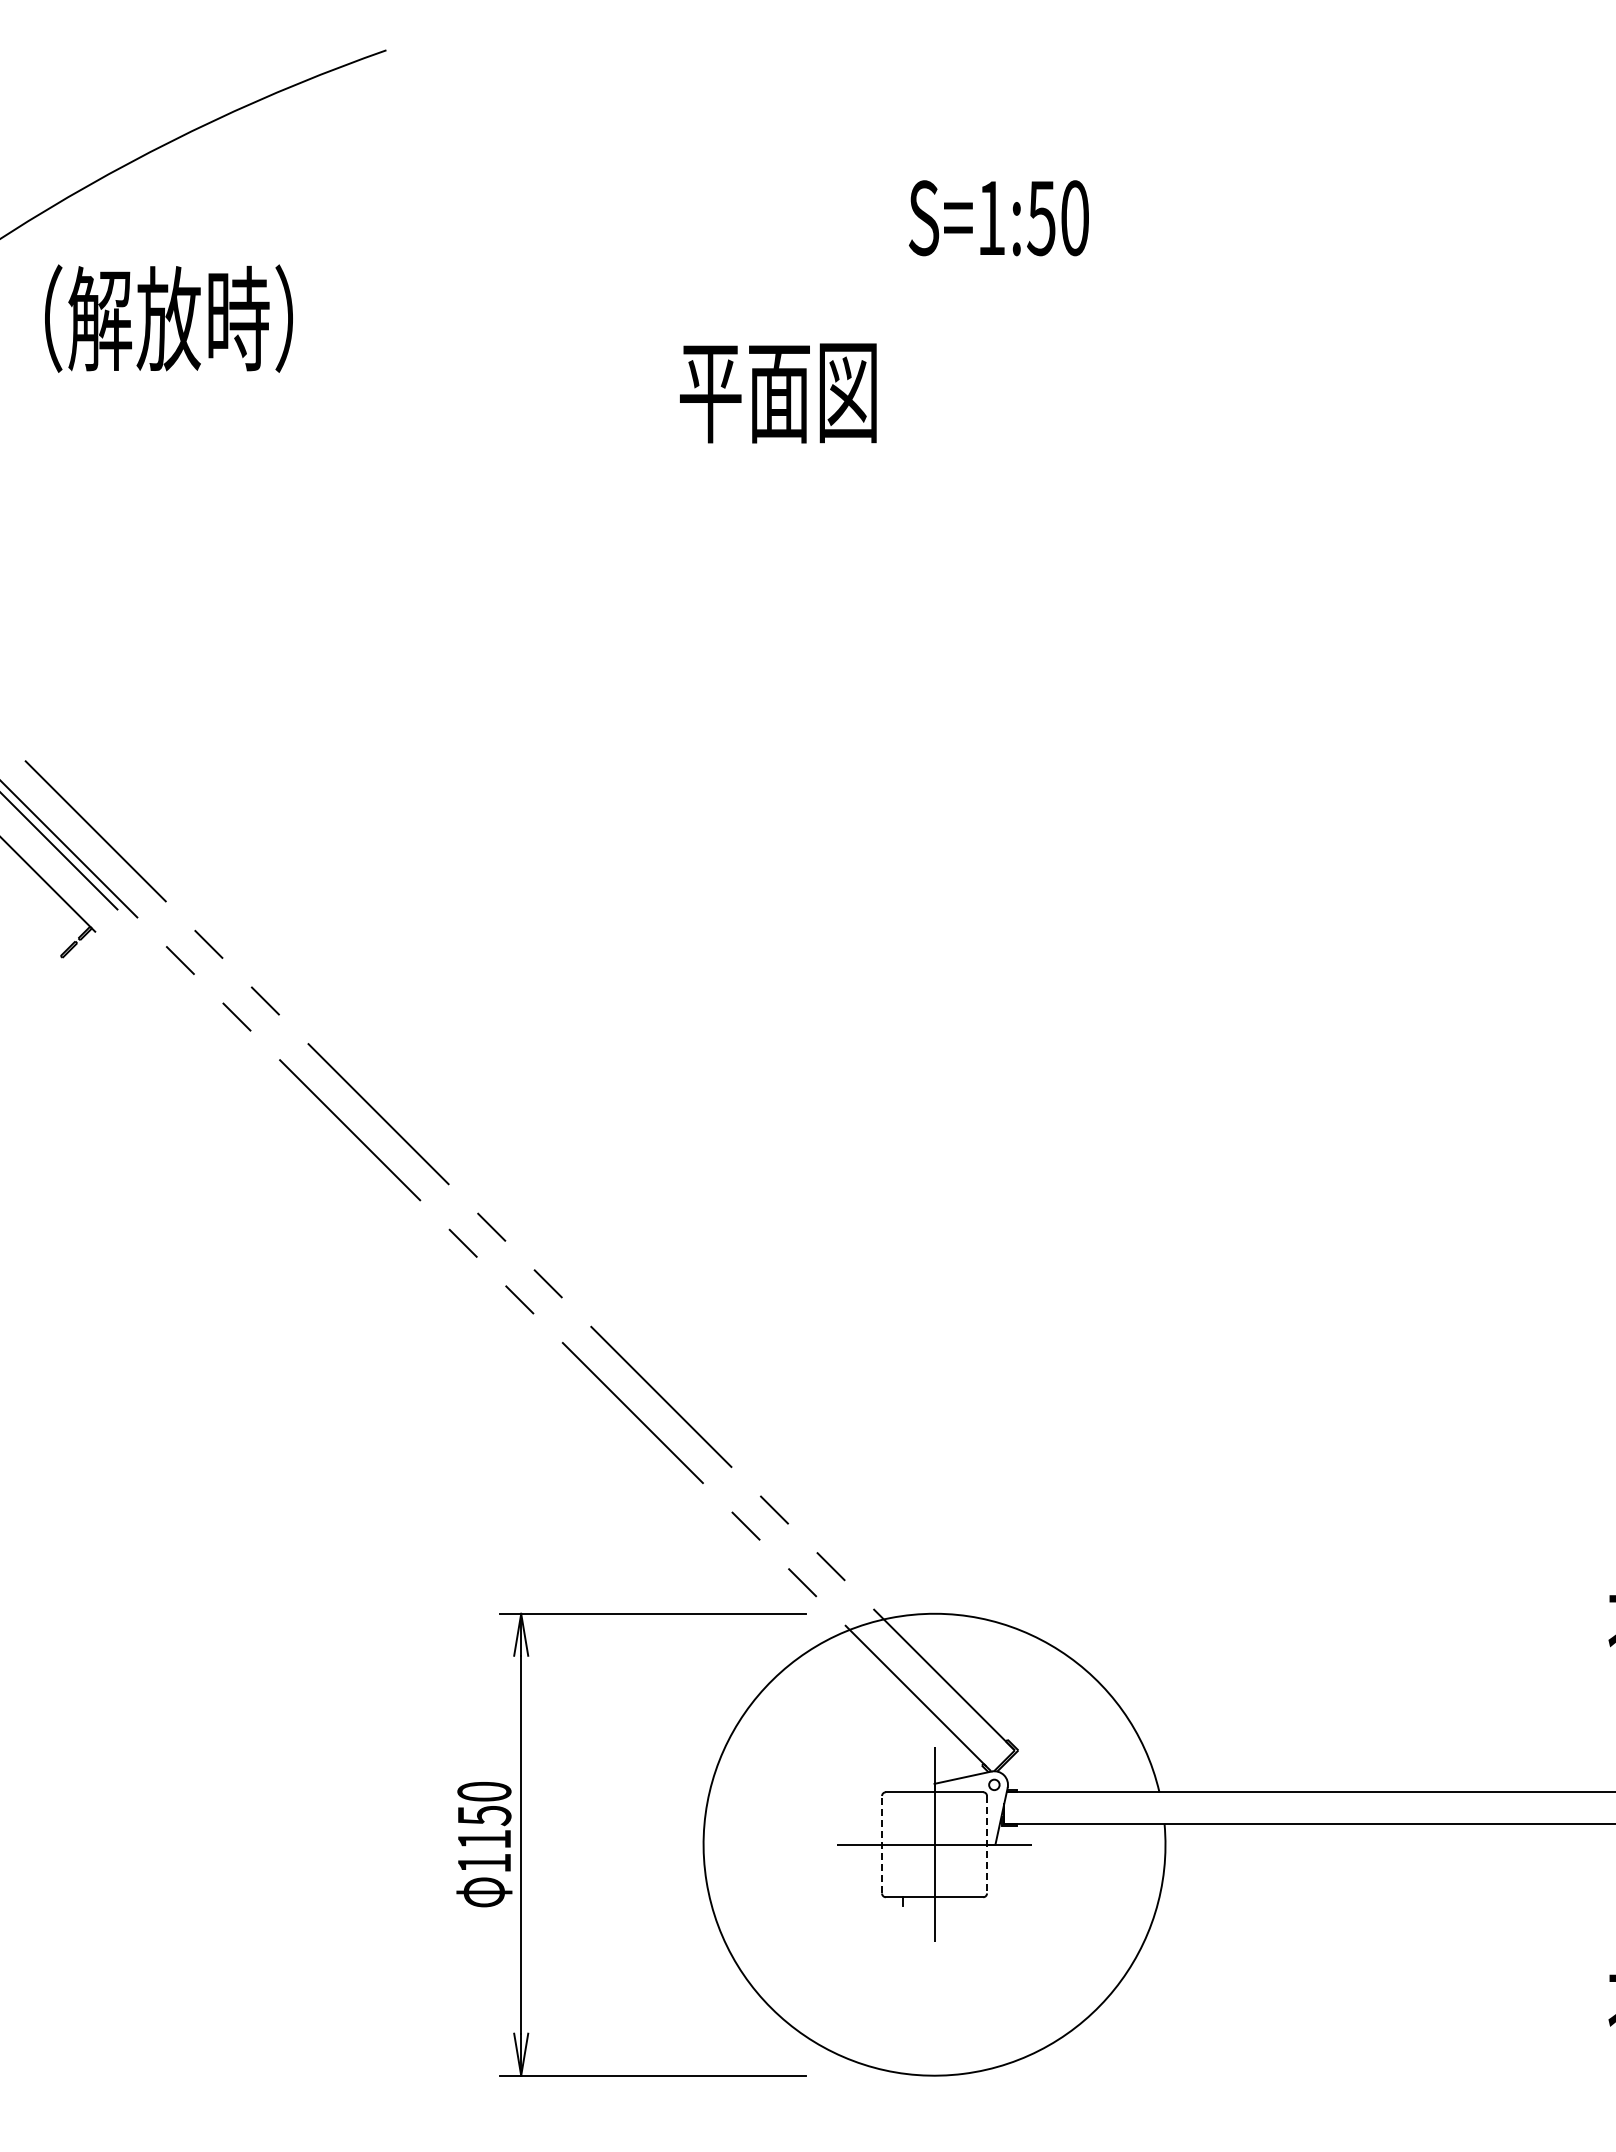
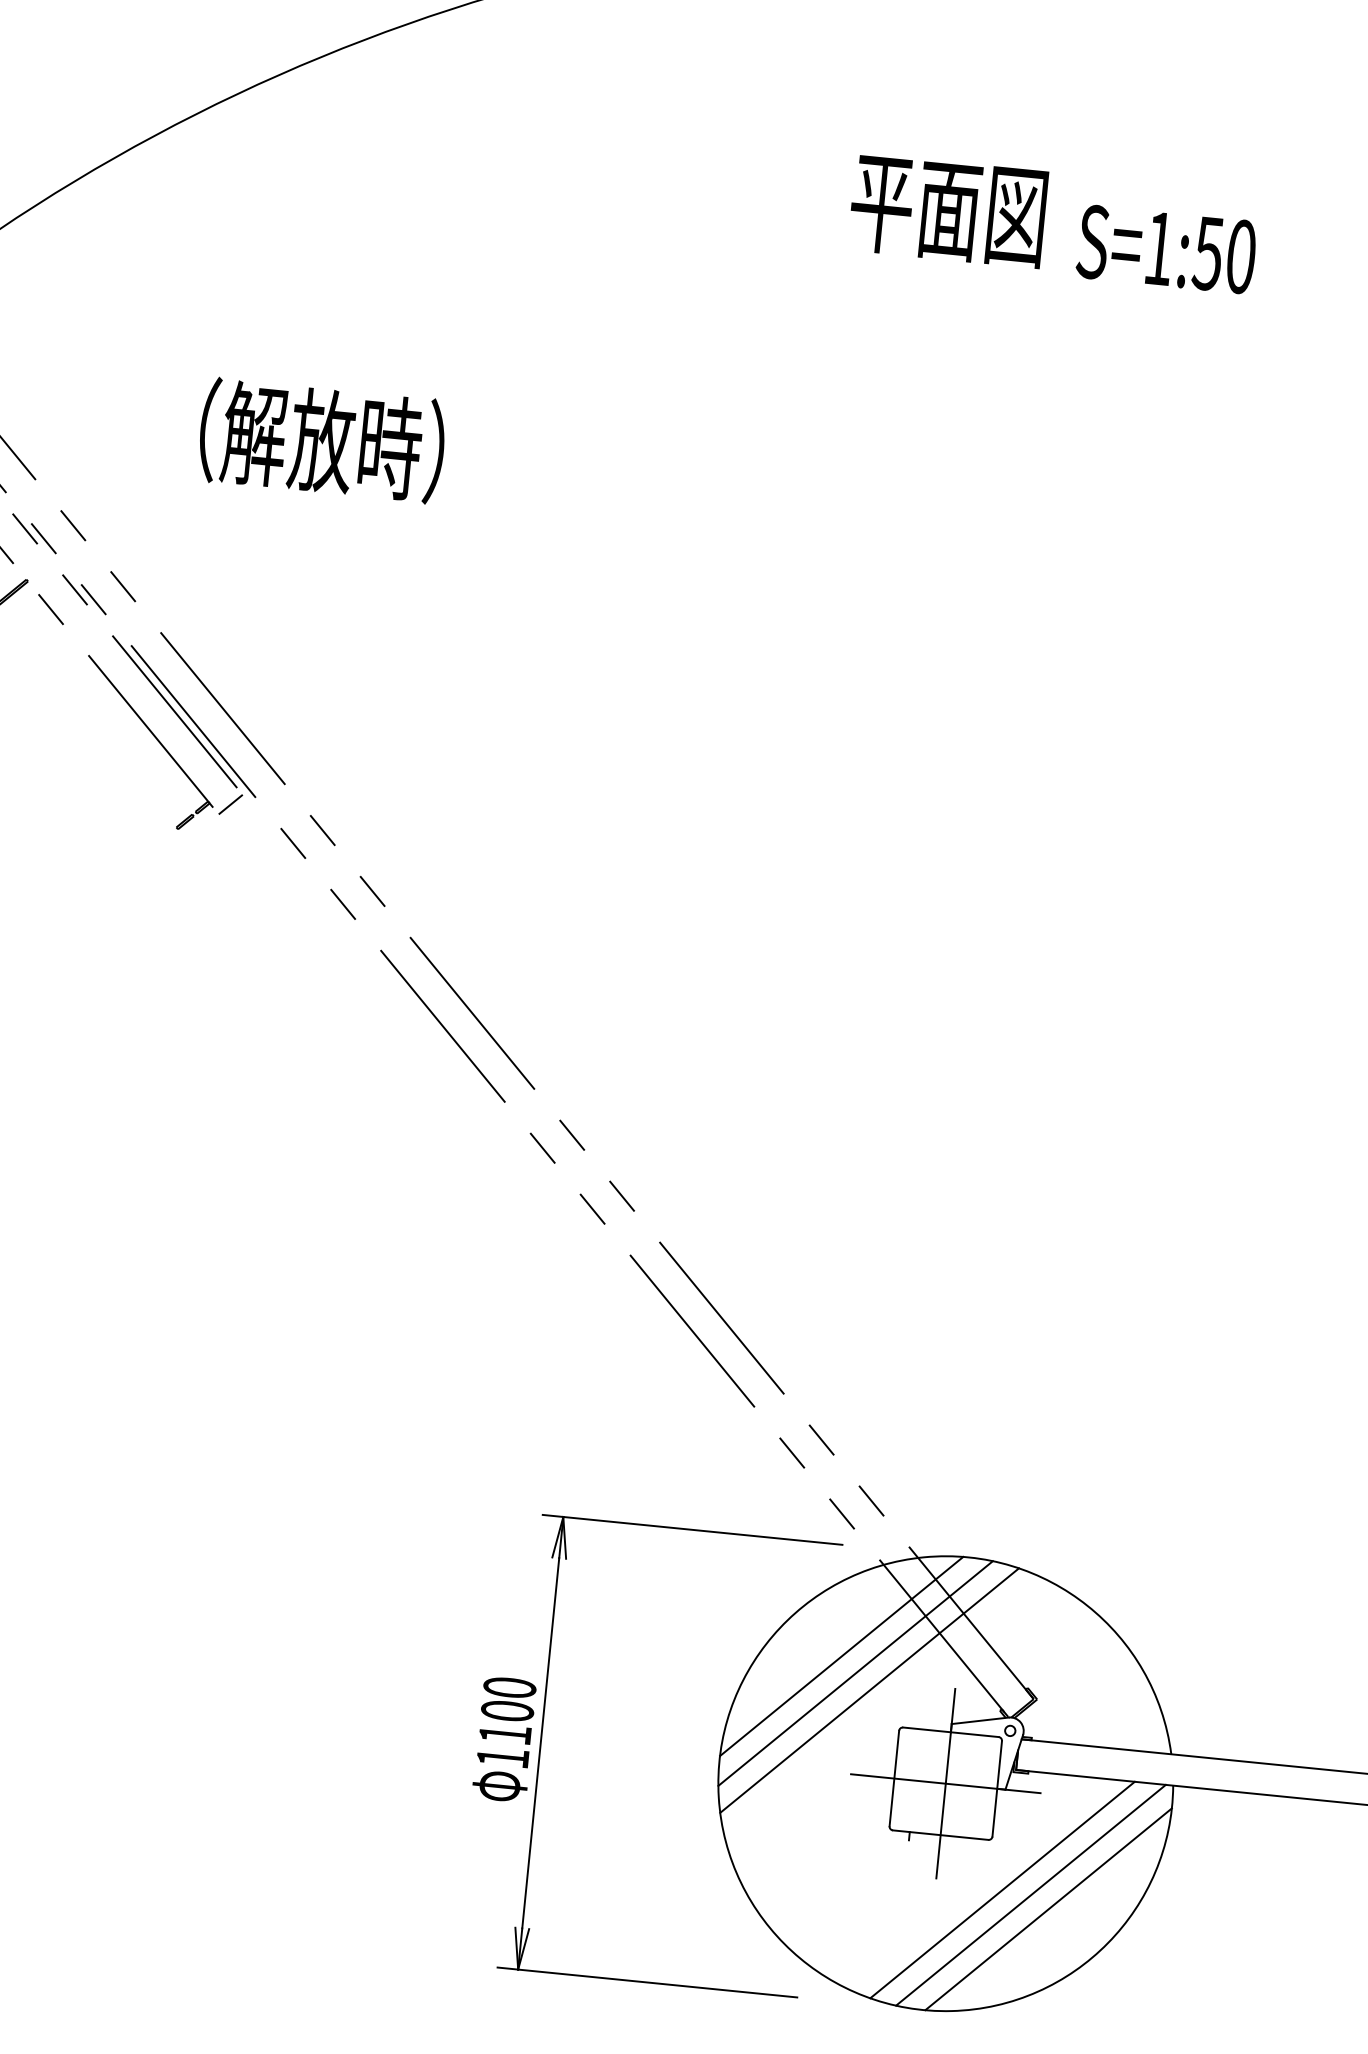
text: (998, 218) -> (1166, 249), moved
text: (168, 318) -> (321, 440), moved
text: (778, 393) -> (948, 211), moved
line: (113, 927) -> (230, 804), added
line: (816, 1726) -> (841, 1656), added
line: (832, 1742) -> (855, 1673), added
line: (847, 1757) -> (869, 1689), added
text: (484, 1815) -> (507, 1711), 1150 -> 1100
line: (882, 1844) -> (894, 1778), dashed -> solid
line: (987, 1844) -> (997, 1788), dashed -> solid
line: (1002, 1946) -> (1002, 1890), added
line: (1031, 1948) -> (1030, 1894), added
line: (1050, 1960) -> (1048, 1908), added

